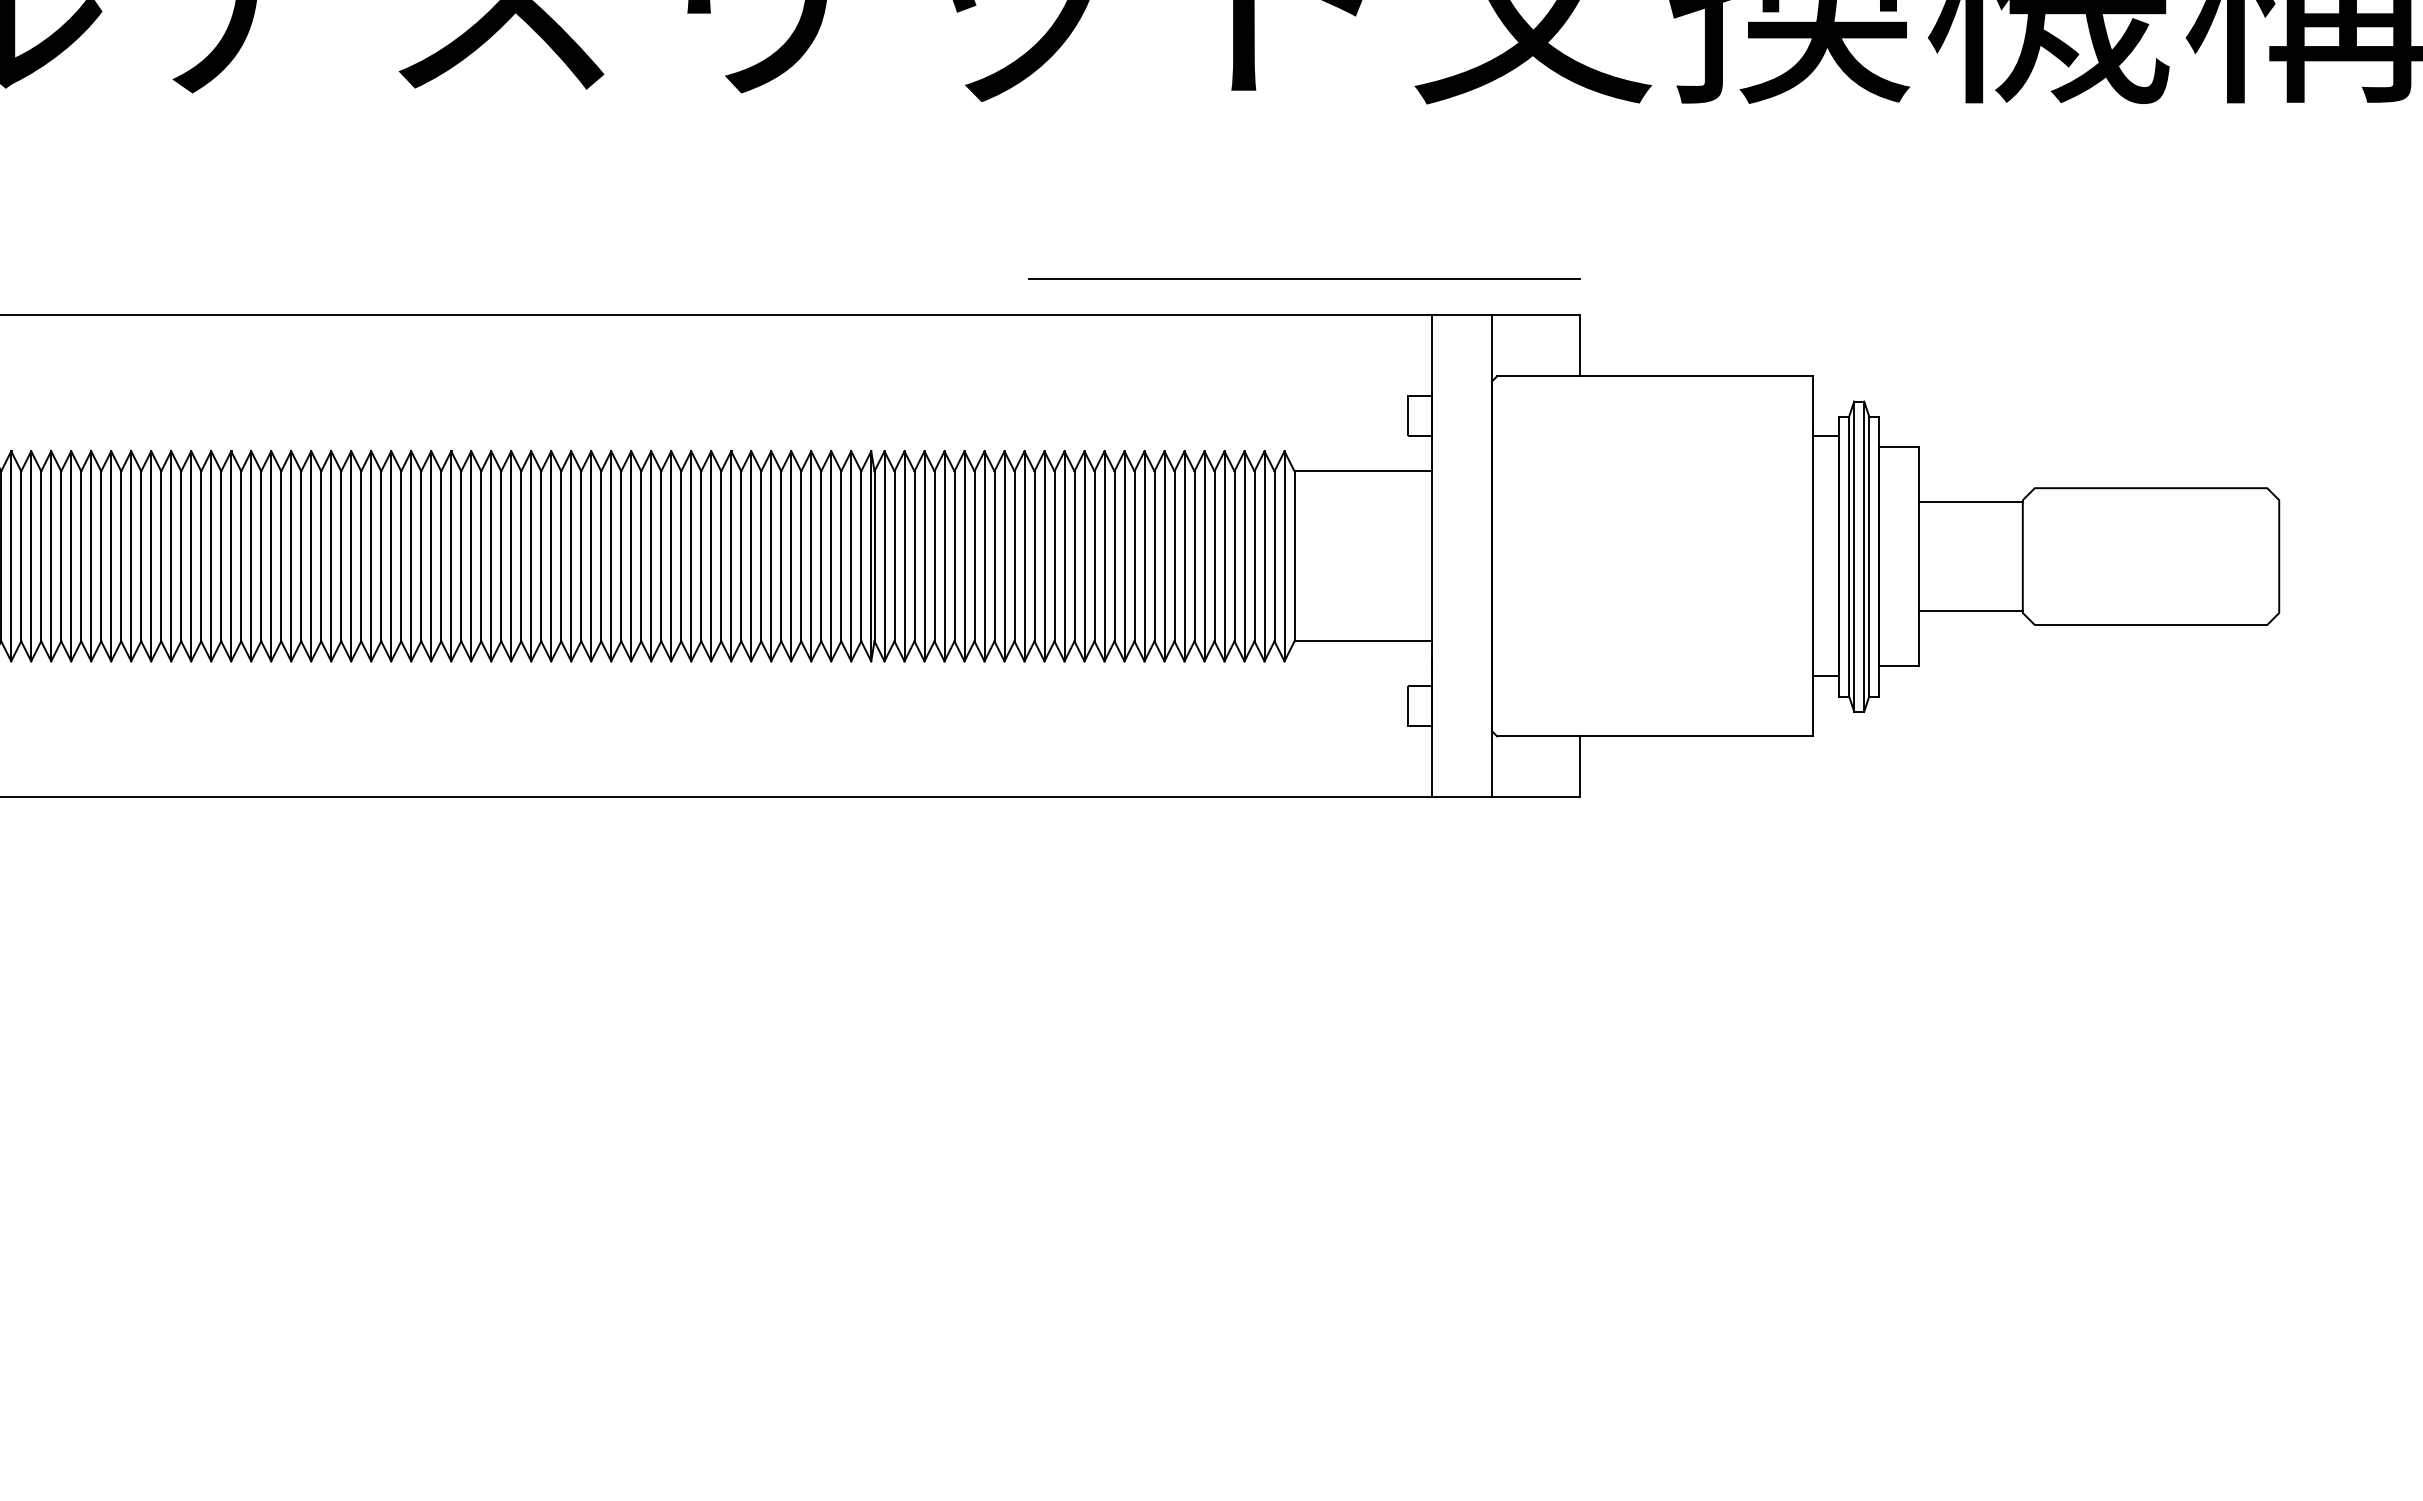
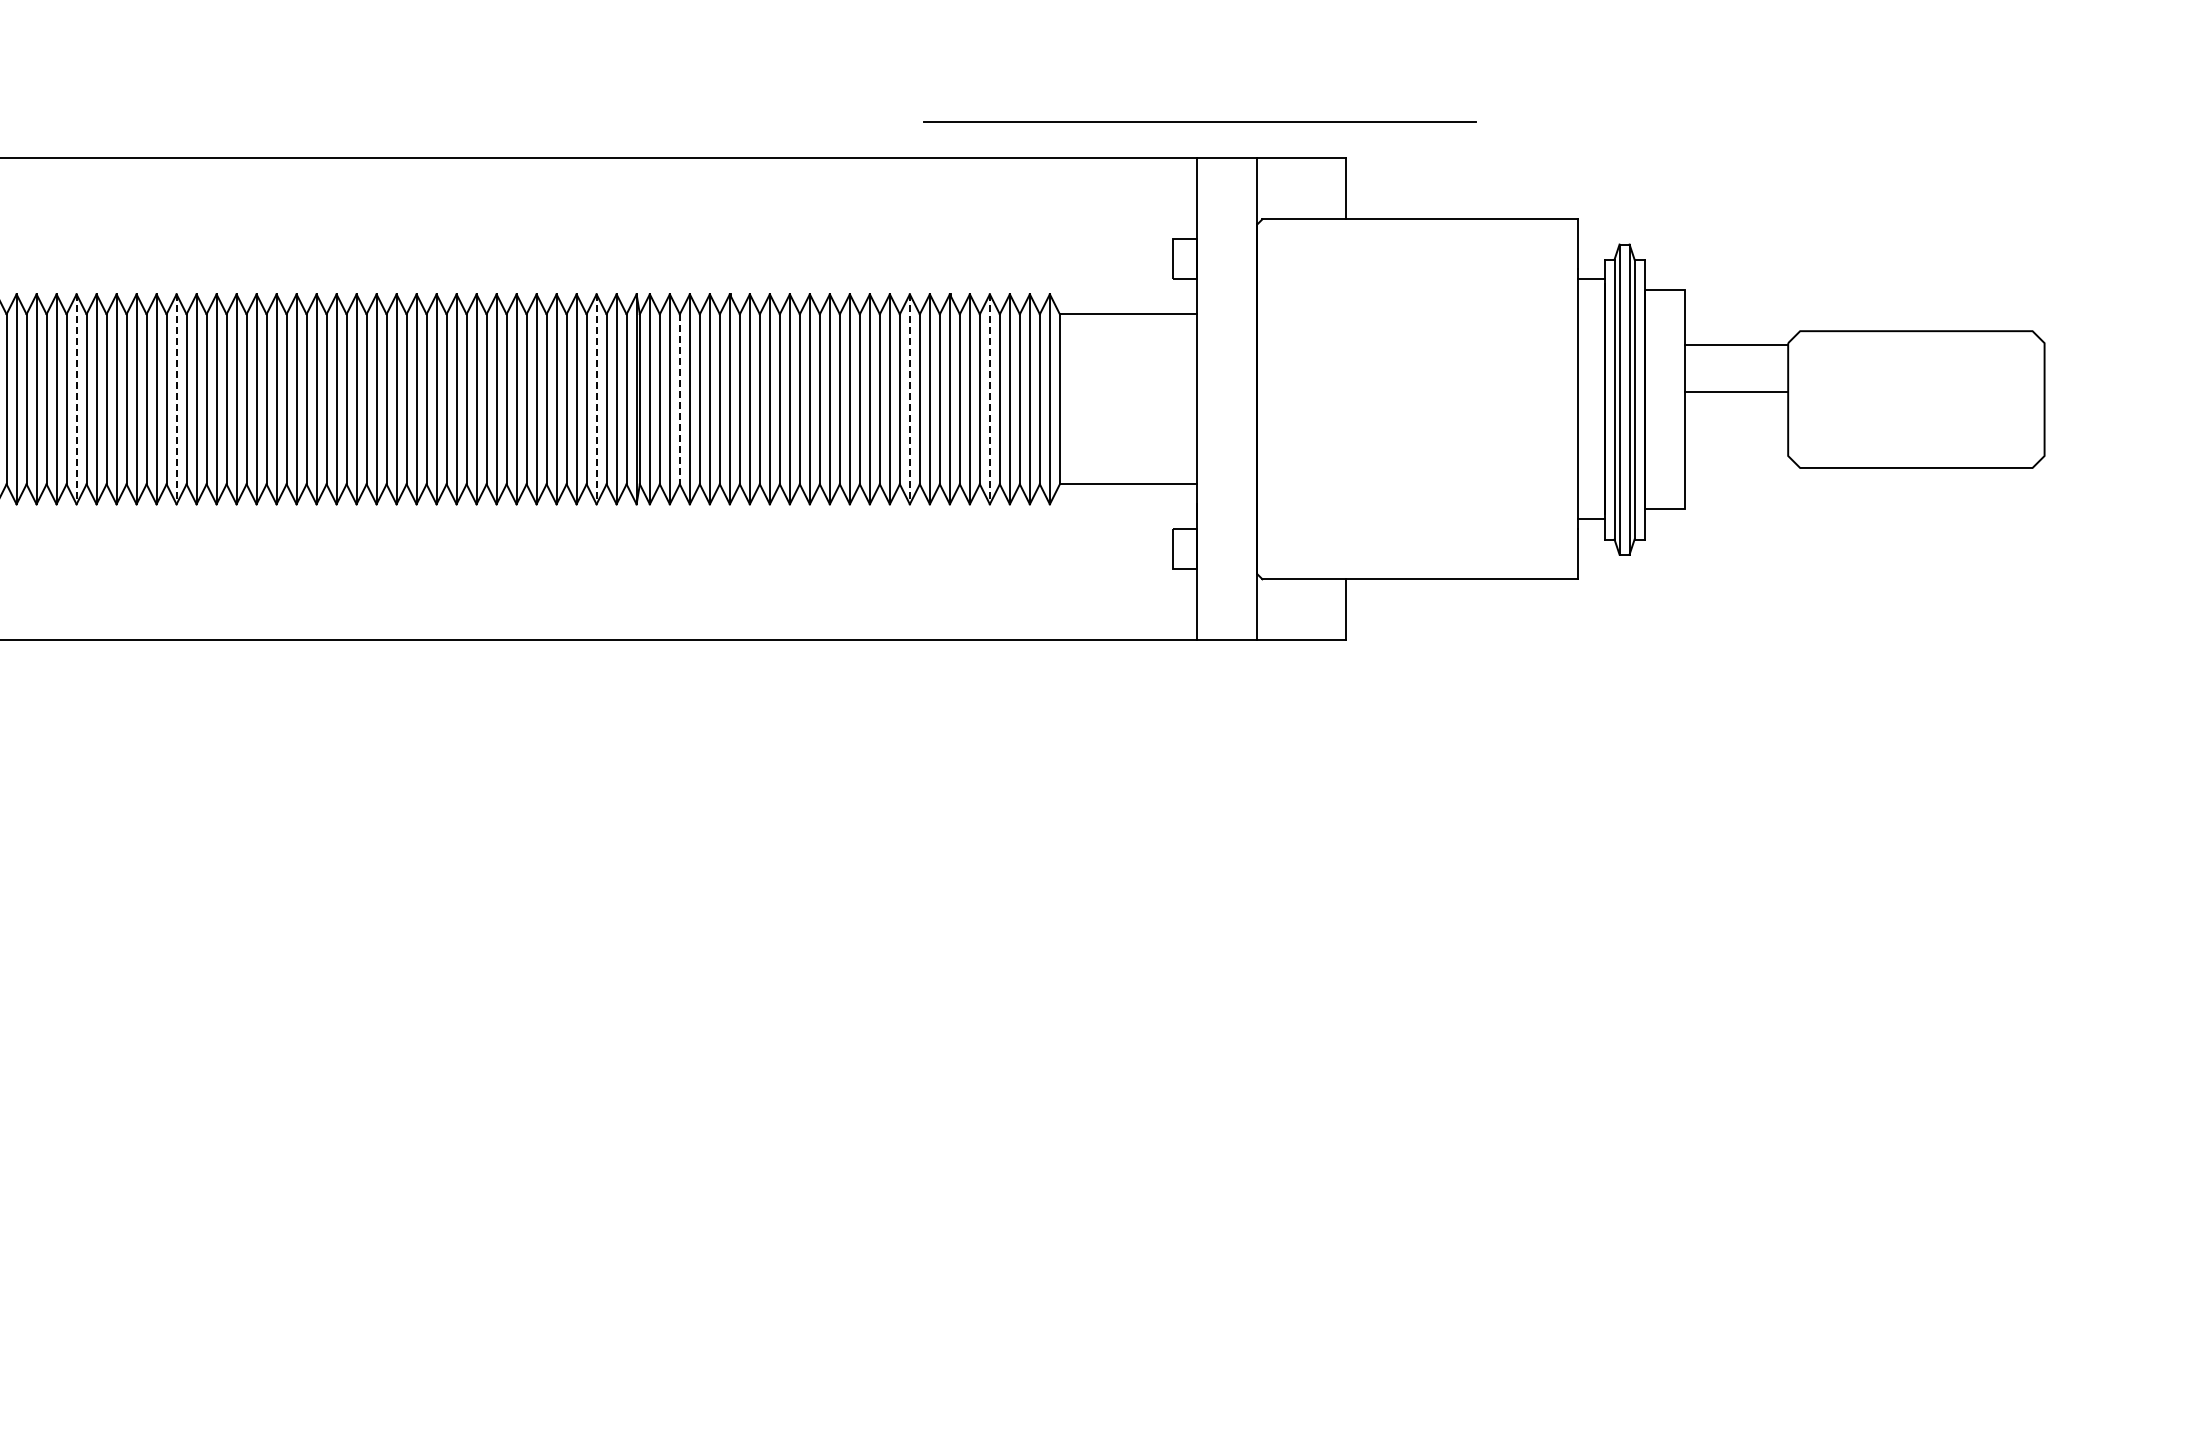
line: (1304, 278) -> (1199, 121), moved
line: (311, 556) -> (76, 399), solid -> dashed
line: (411, 556) -> (176, 399), solid -> dashed
line: (831, 556) -> (596, 399), solid -> dashed
line: (914, 556) -> (679, 399), solid -> dashed
line: (1144, 556) -> (909, 399), solid -> dashed
line: (1224, 556) -> (989, 399), solid -> dashed
line: (1970, 611) -> (1735, 392), moved

